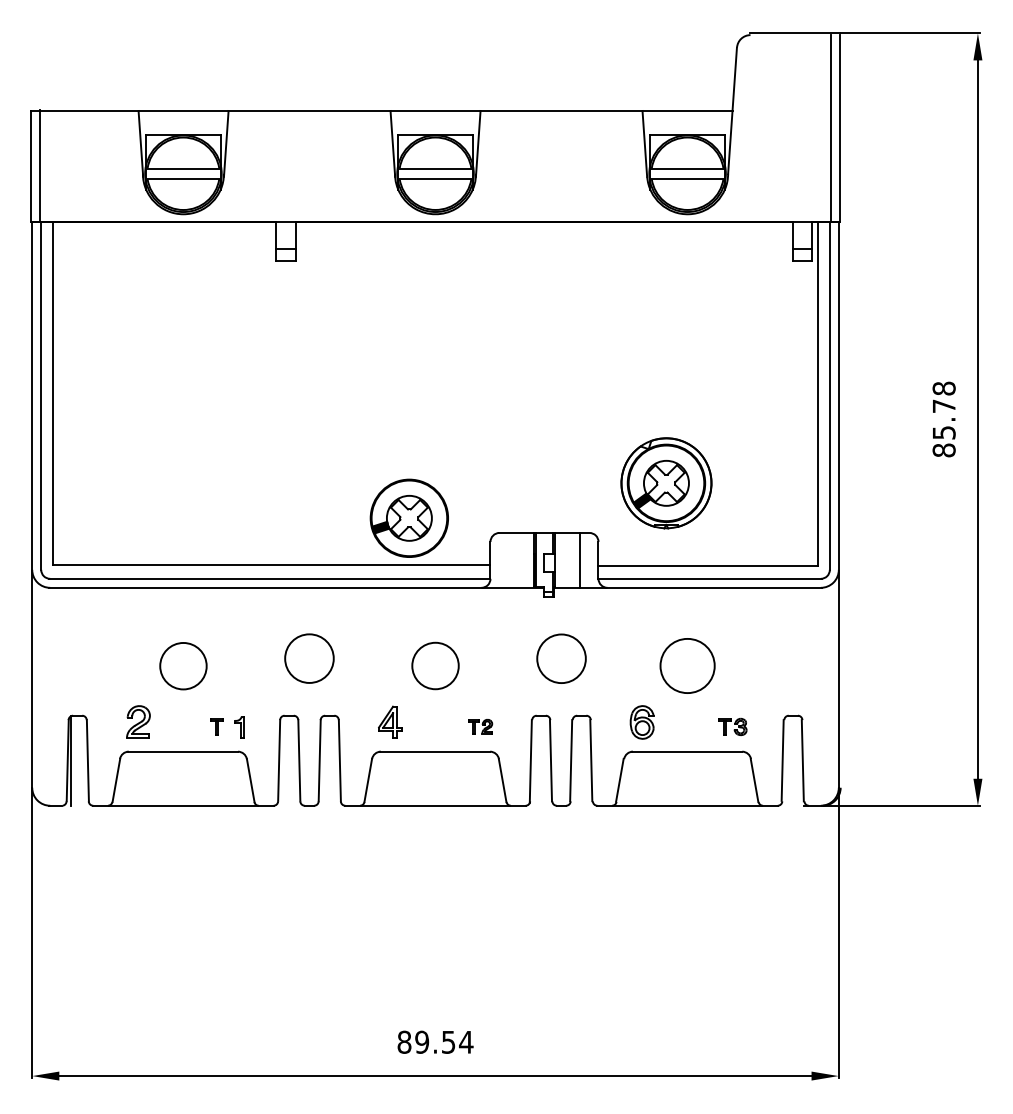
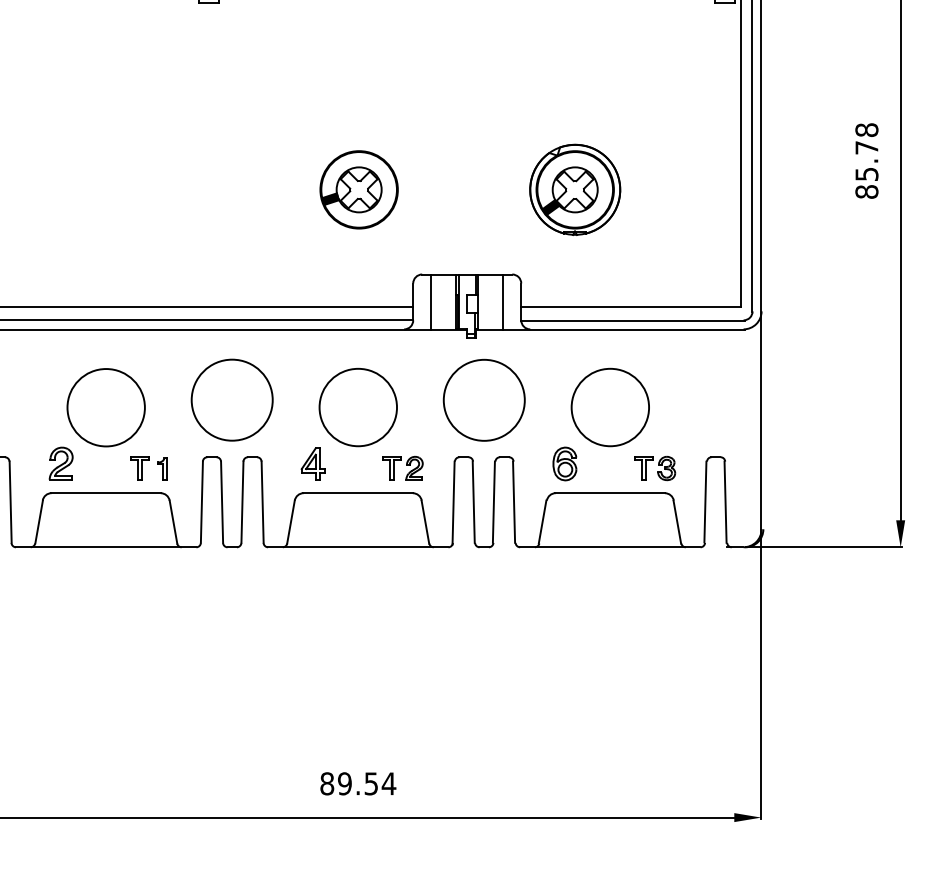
part: (666, 483) -> (575, 190), moved
part: (408, 517) -> (358, 189), moved
line: (508, 560) -> (431, 302), added
circle: (308, 658) -> (231, 400), size x1.67
circle: (561, 658) -> (484, 400), size x1.67
circle: (183, 665) -> (106, 407), size x1.67
circle: (435, 665) -> (358, 407), size x1.67
circle: (687, 665) -> (610, 407), size x1.43
part: (216, 726) -> (139, 468), size x1.43
part: (480, 726) -> (403, 468), size x1.67
part: (732, 726) -> (655, 468), size x1.43

